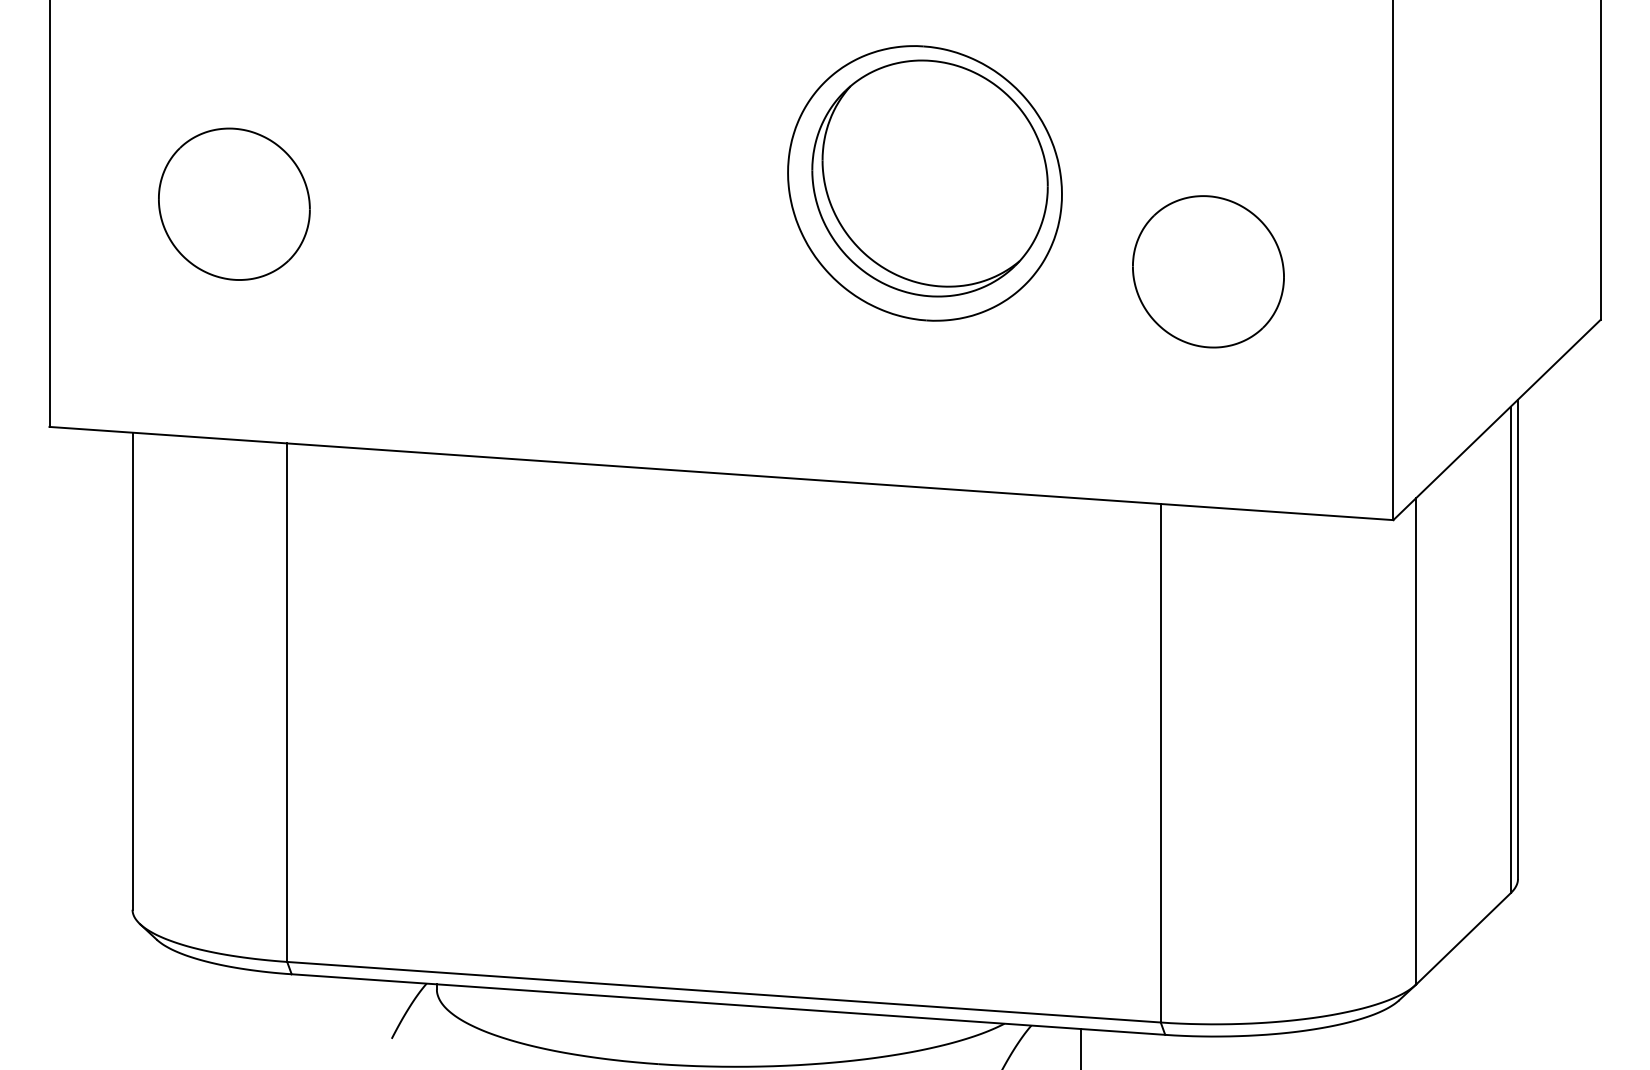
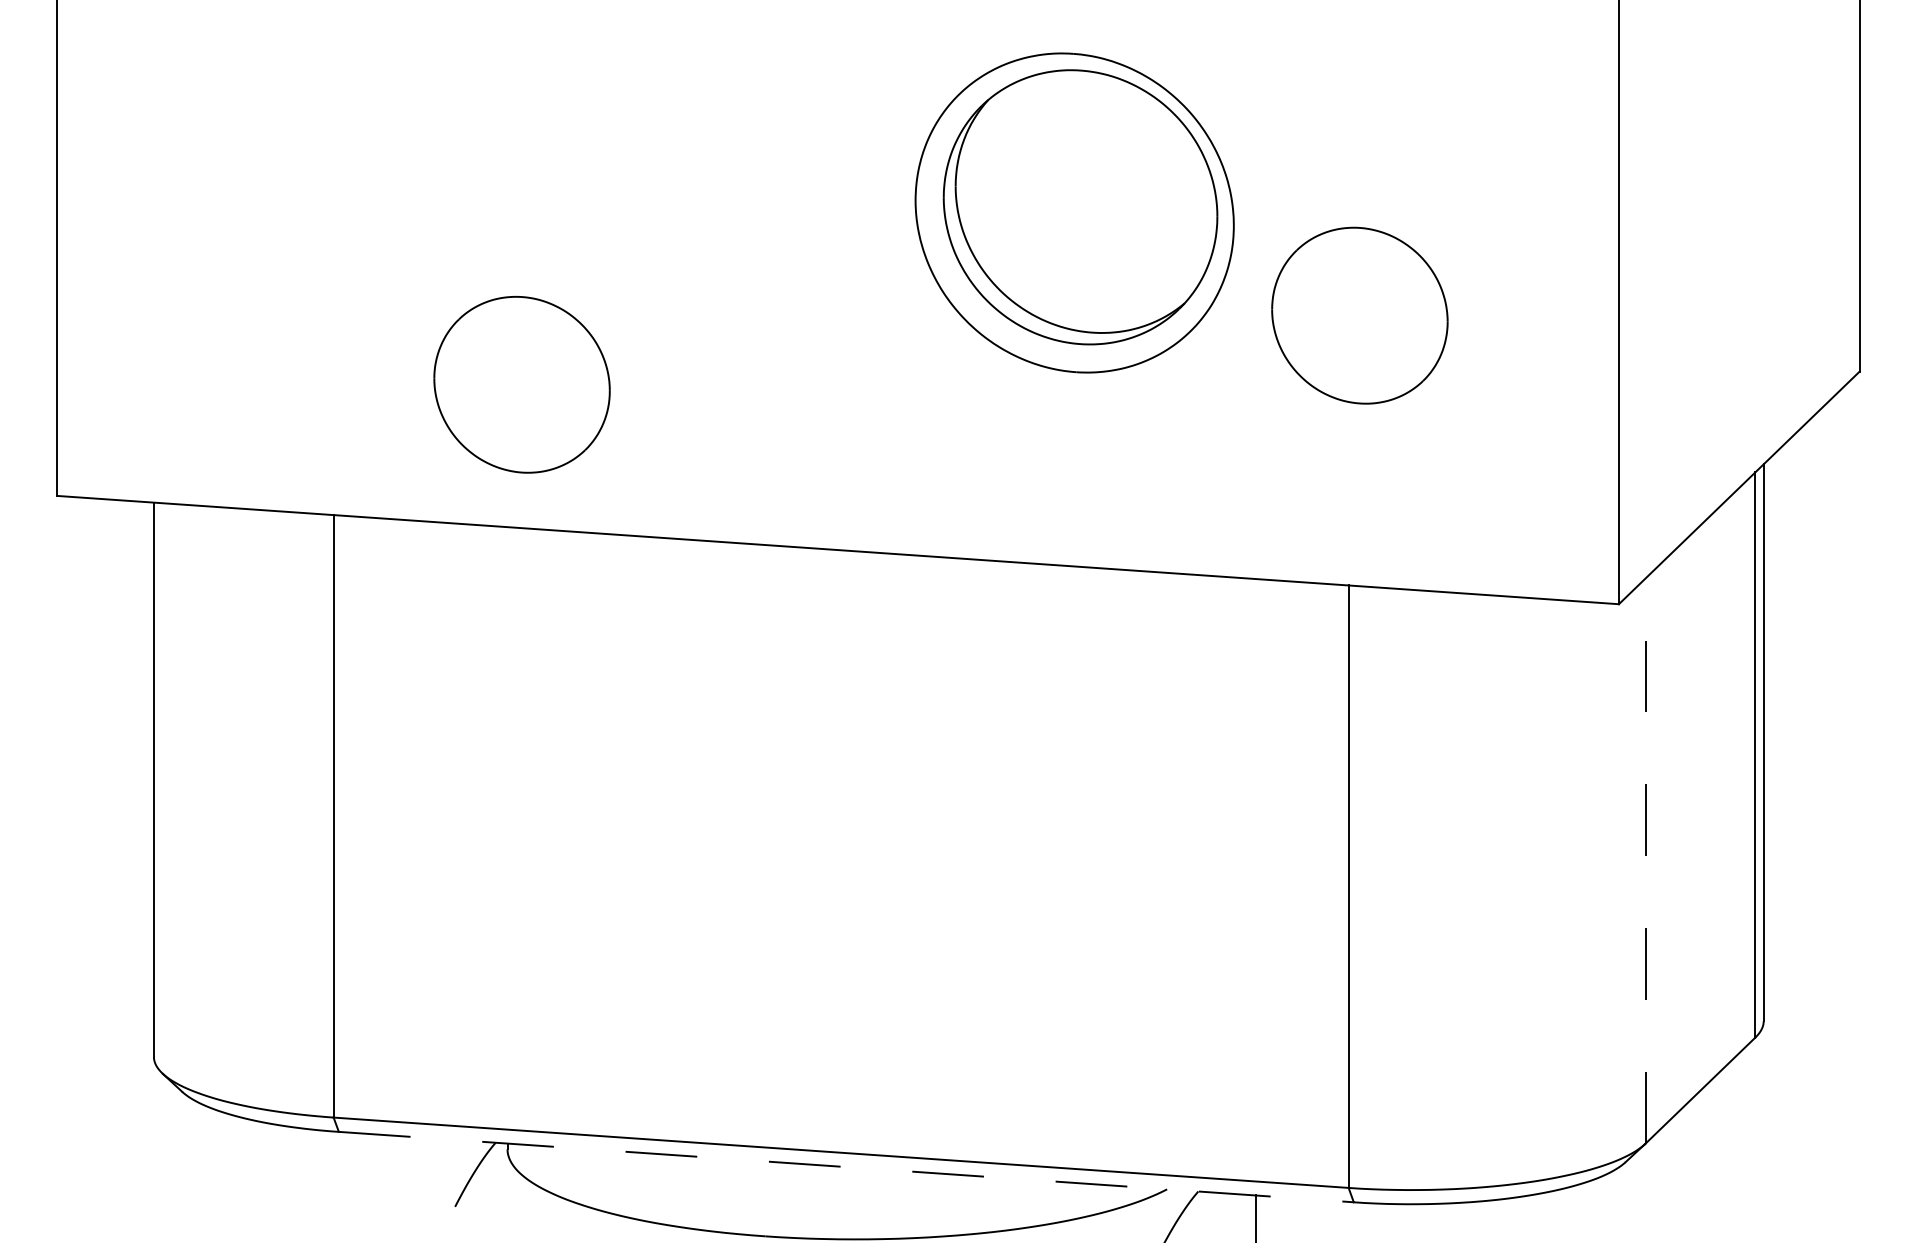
part: (234, 203) -> (522, 383), moved
part: (1208, 271) -> (1359, 315), moved
line: (1416, 740) -> (1645, 860), solid -> dashed
line: (728, 1004) -> (846, 1167), solid -> dashed

